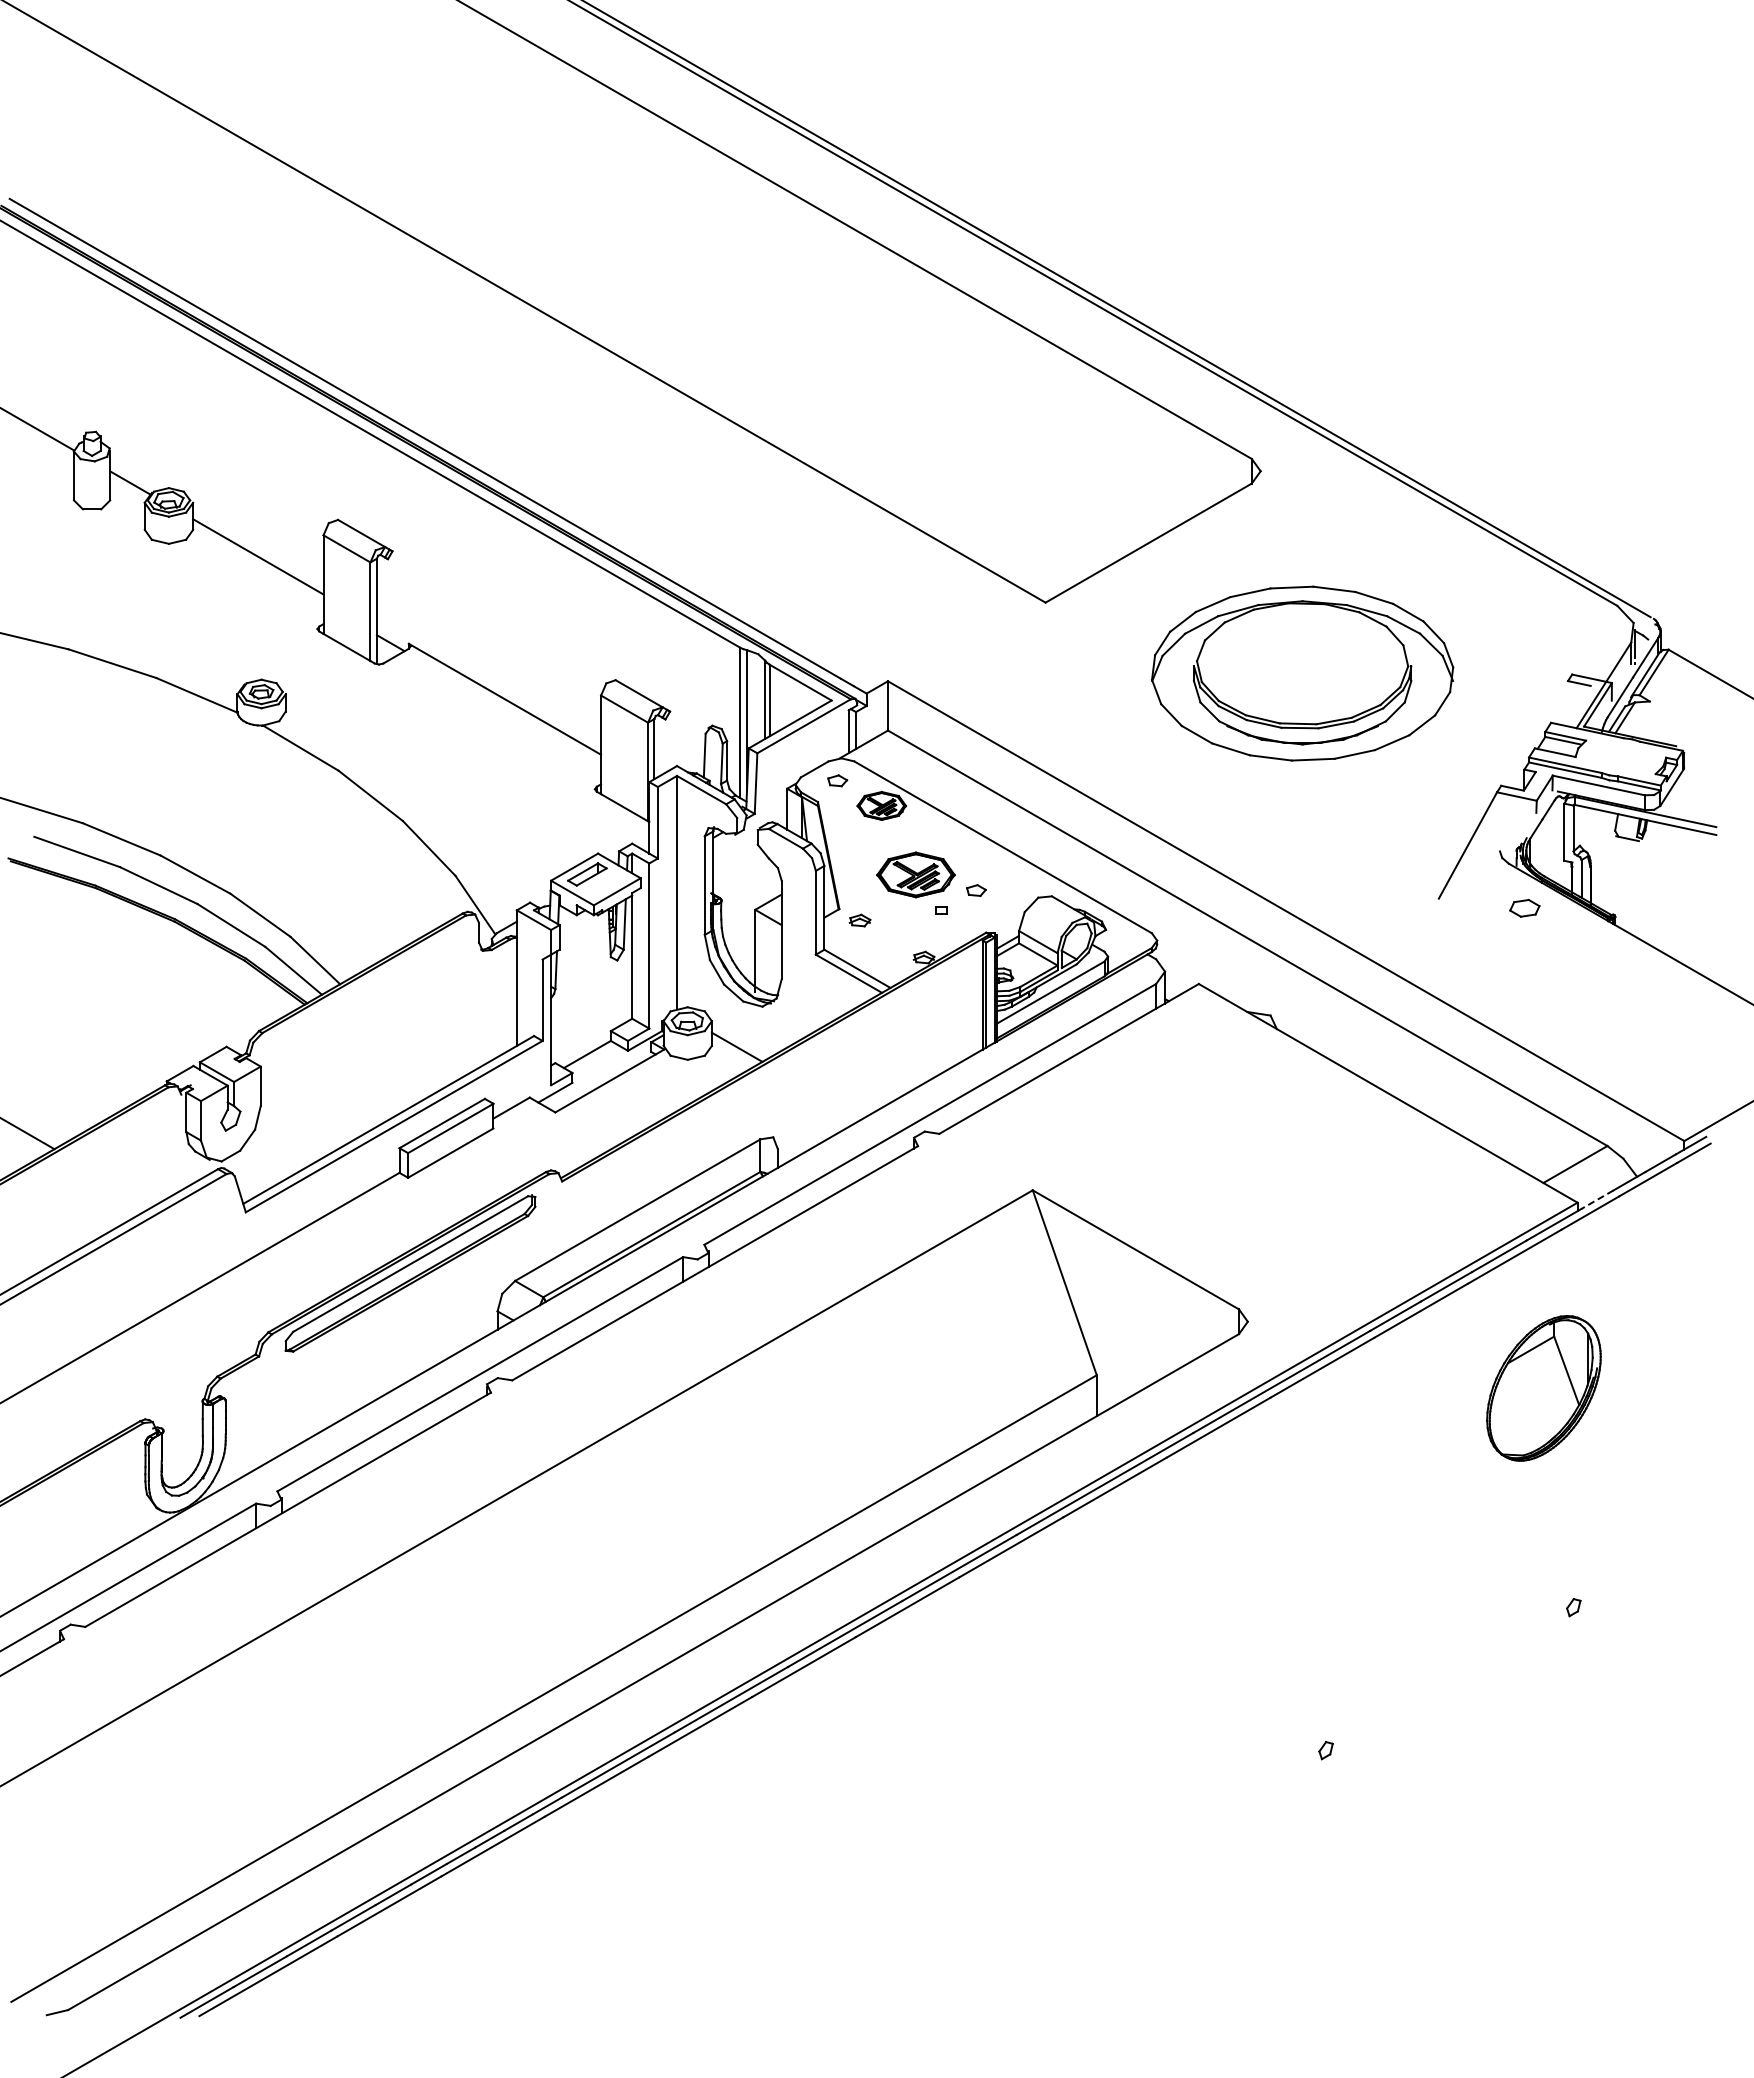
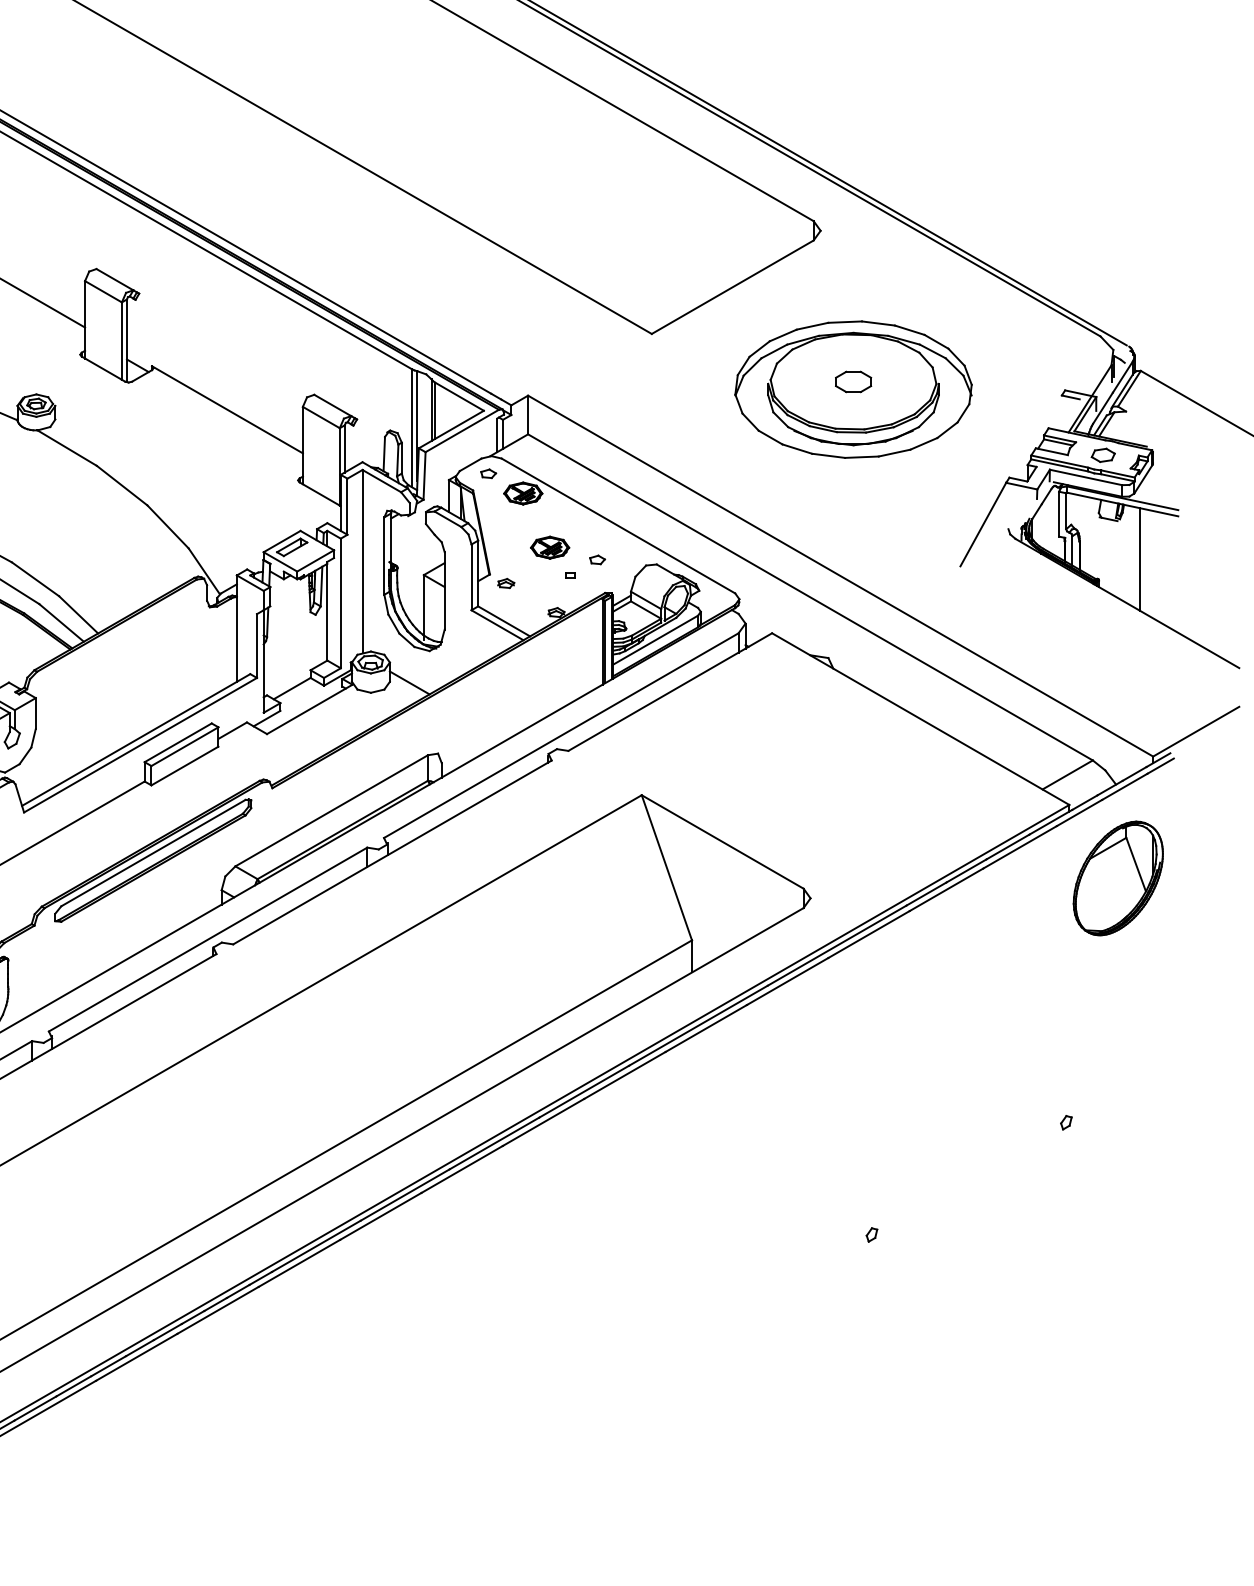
part: (1302, 663) -> (853, 381), added
part: (915, 874) -> (549, 547), size x0.62
line: (1667, 889) -> (1139, 559), added
part: (1524, 907) -> (1103, 454), moved
line: (1597, 1199) -> (1085, 802), dashed -> solid
part: (1543, 1388) -> (1117, 878), moved

